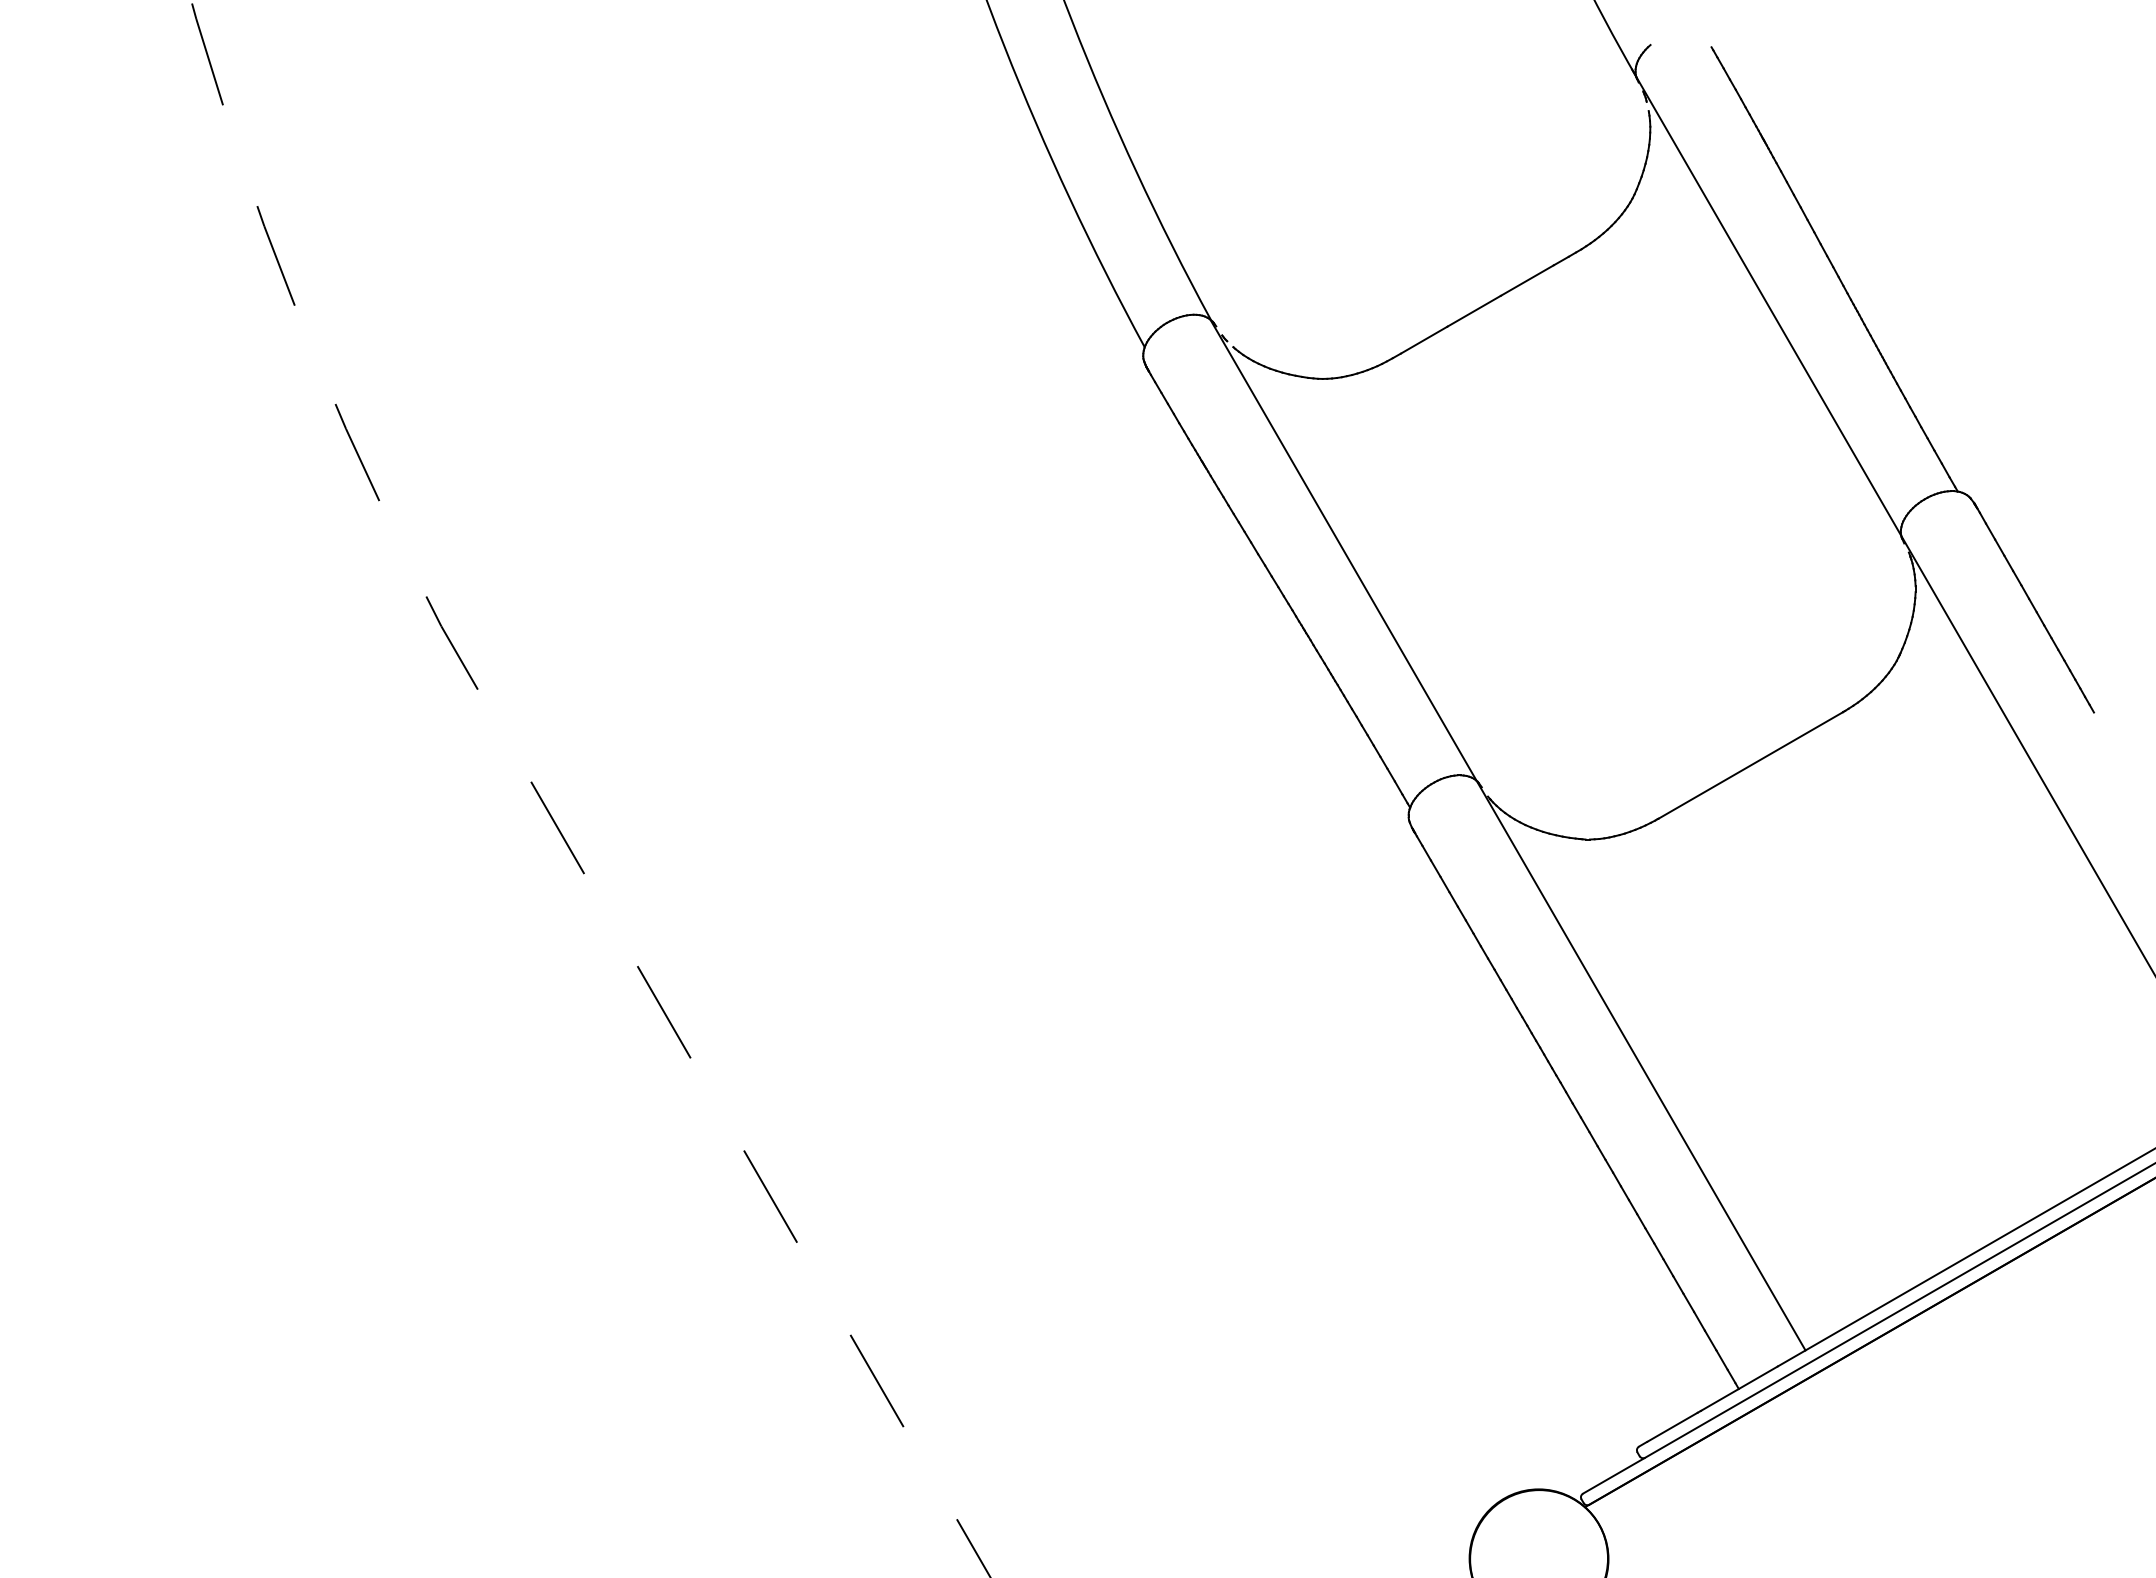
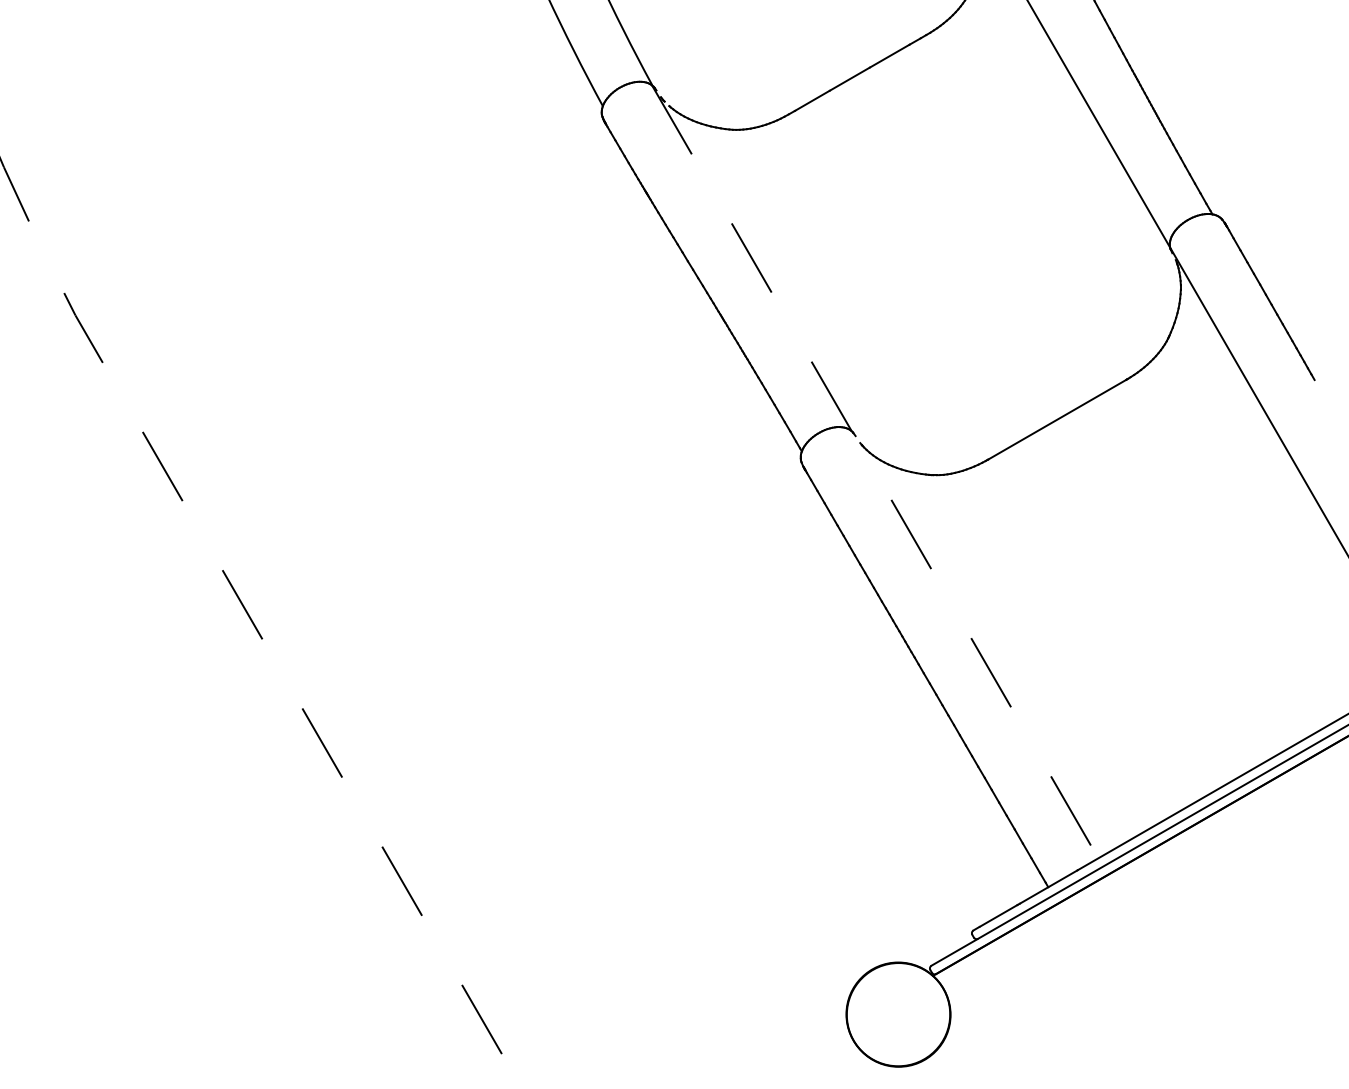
line: (1508, 835) -> (875, 472), solid -> dashed

